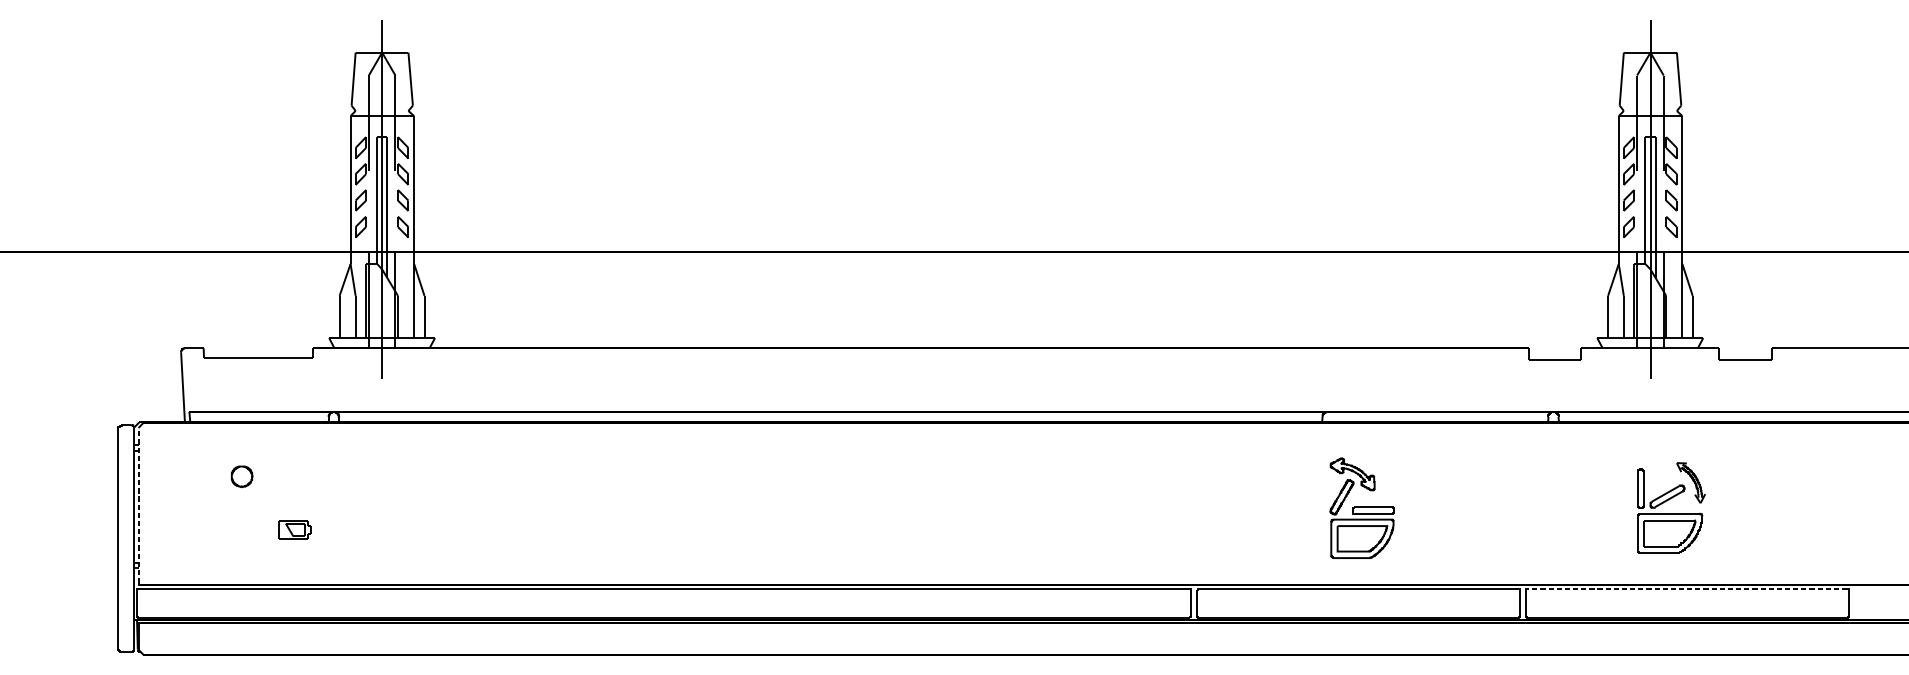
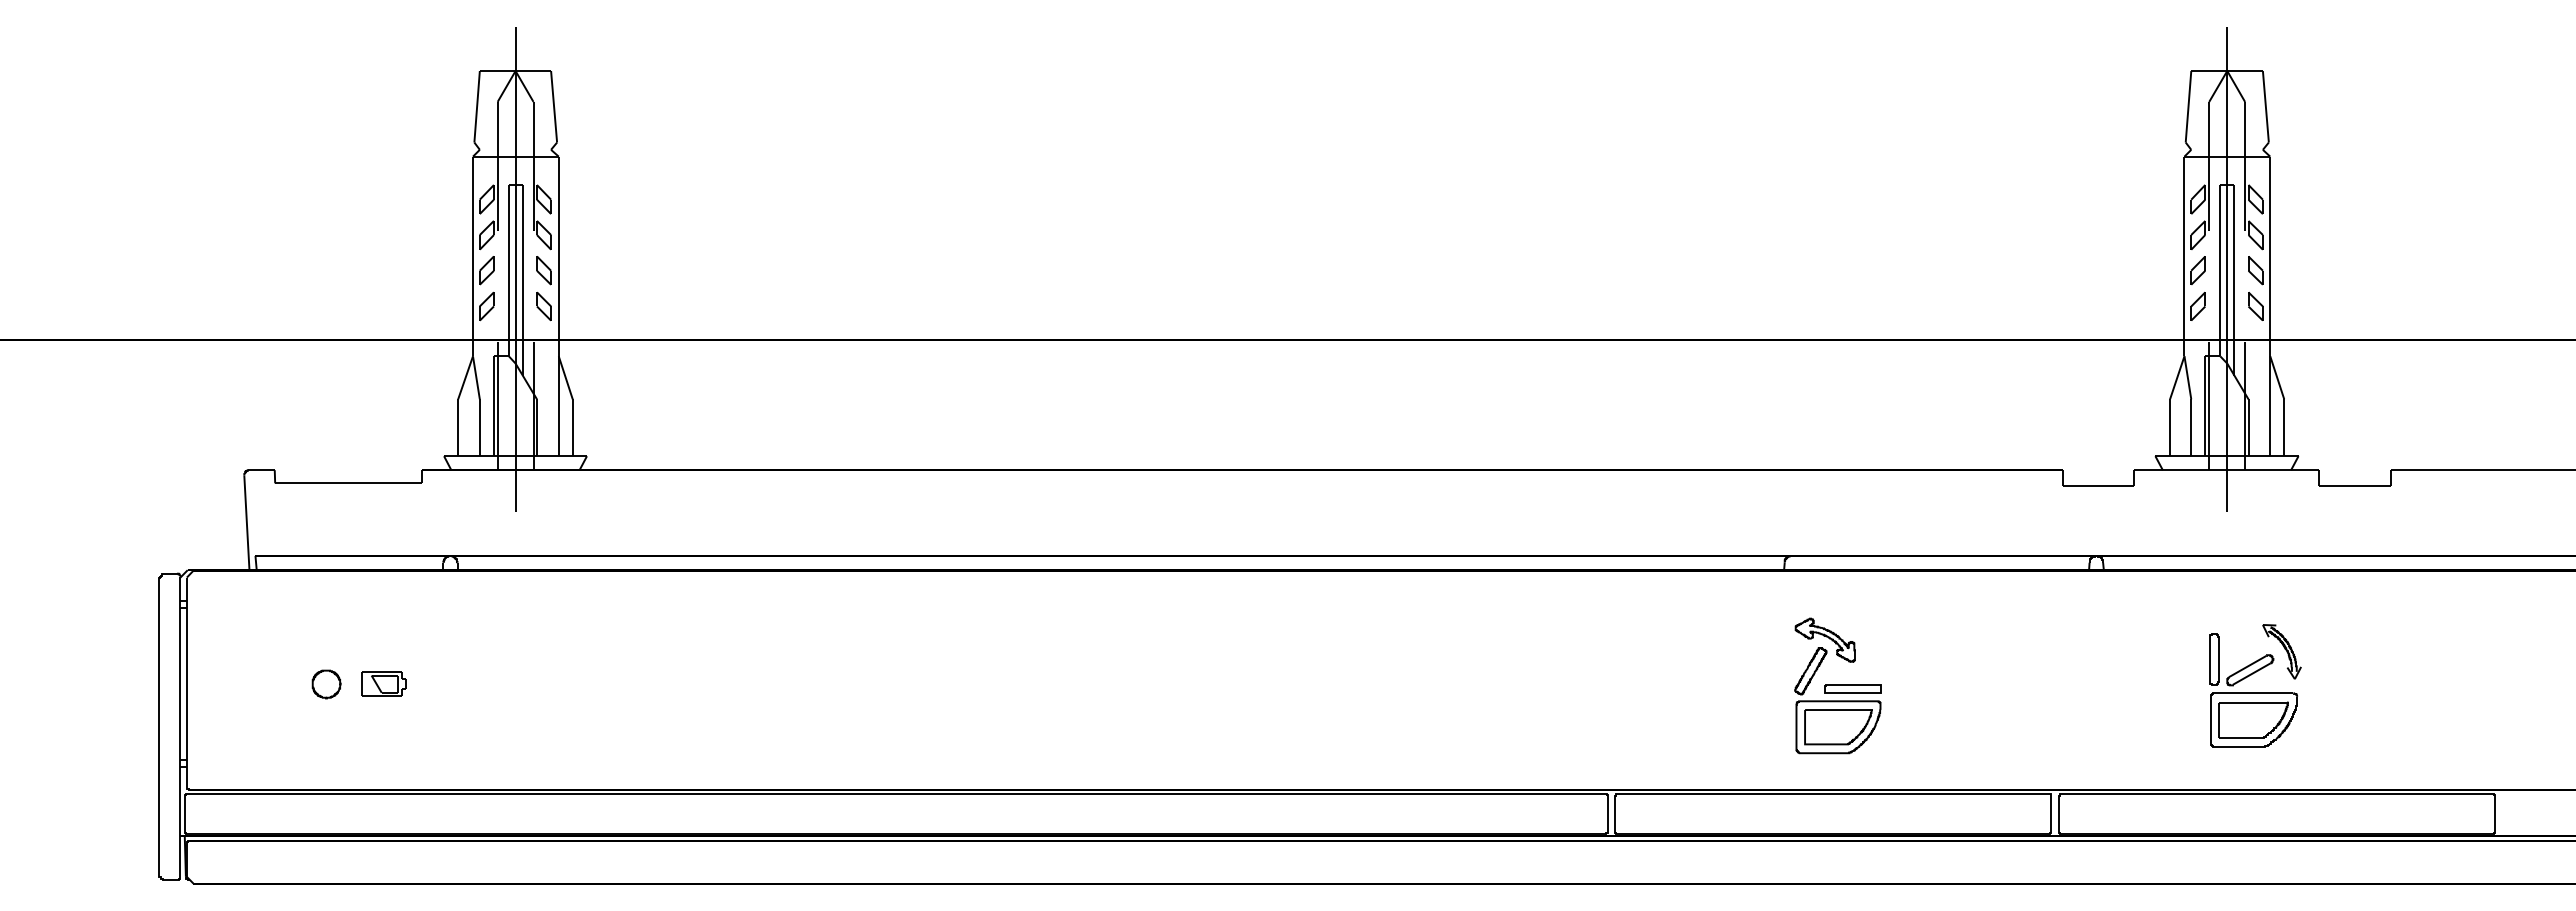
part: (242, 476) -> (326, 684), moved
line: (138, 505) -> (186, 682), dashed -> solid
part: (294, 529) -> (383, 683), moved
line: (1686, 588) -> (2276, 794), dashed -> solid

